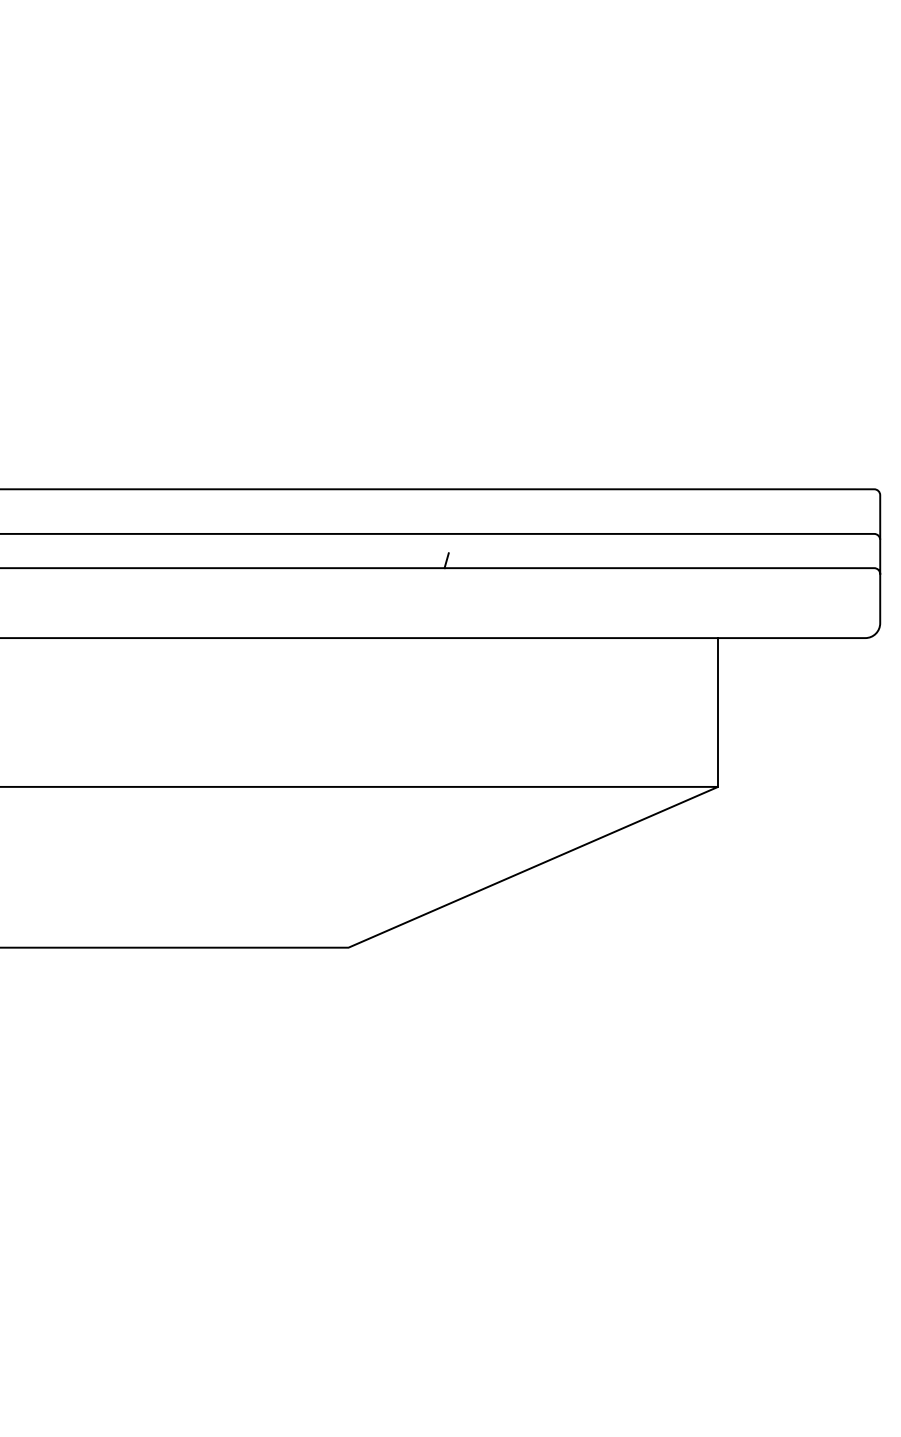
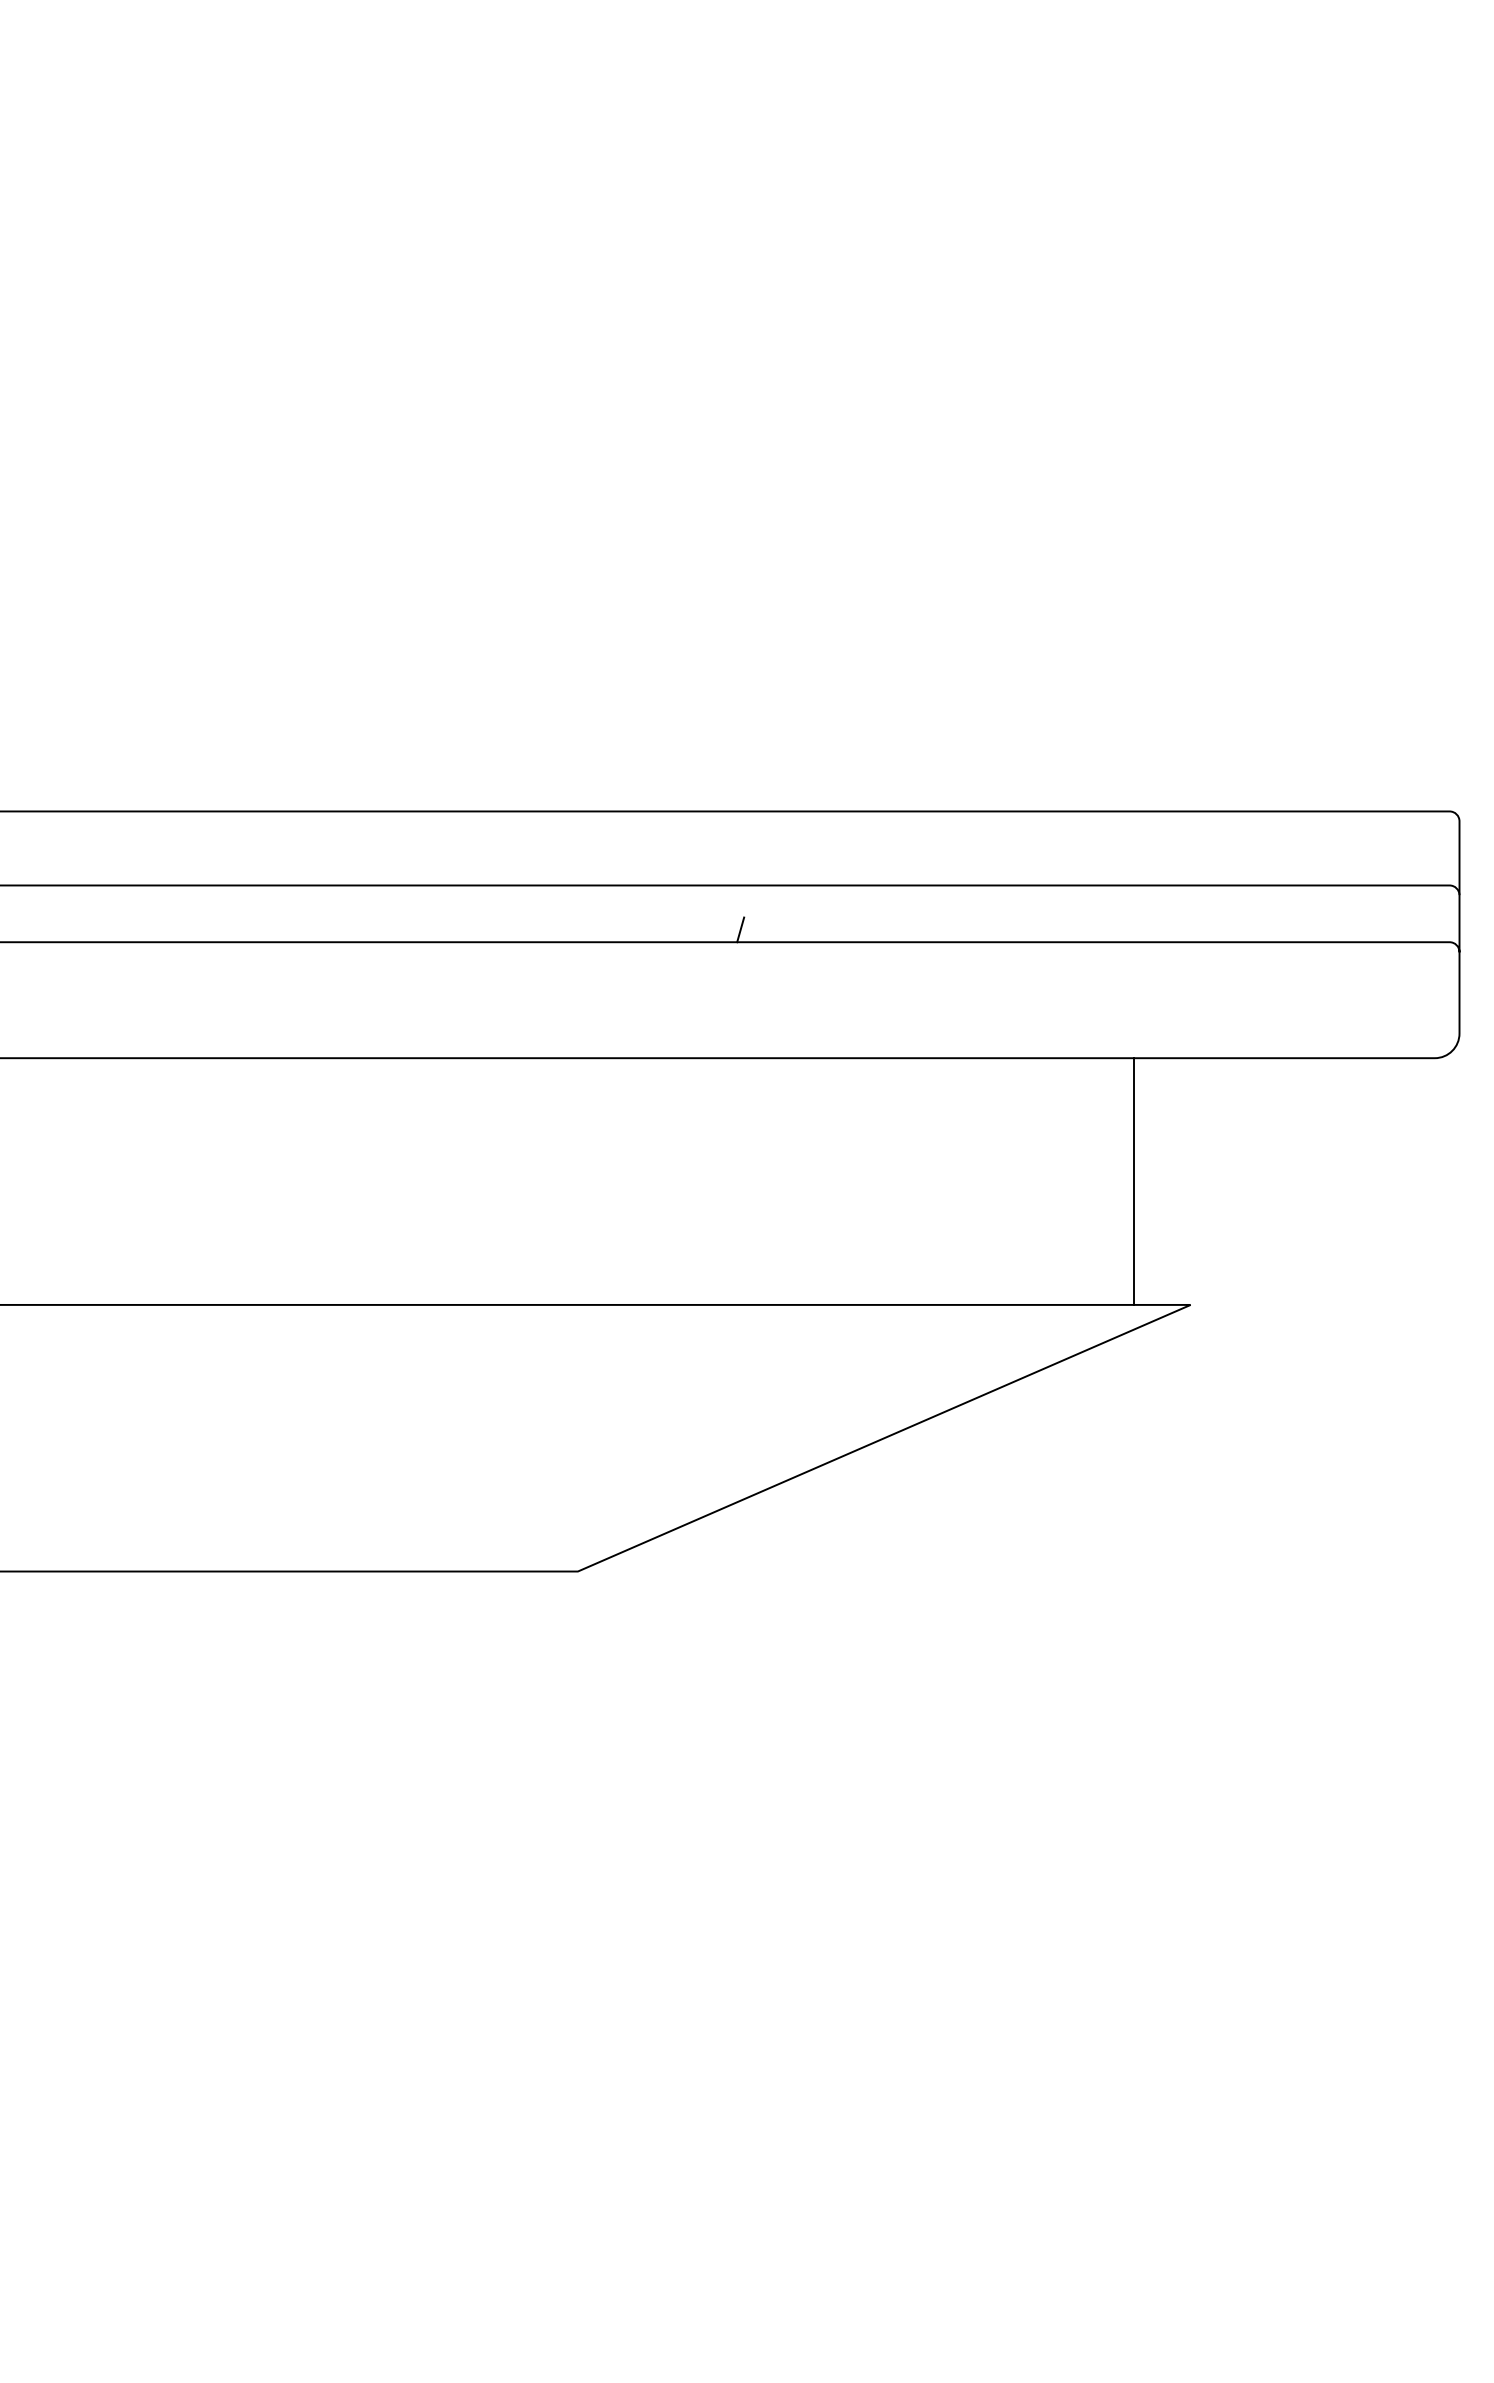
line: (718, 712) -> (1134, 1181), moved

